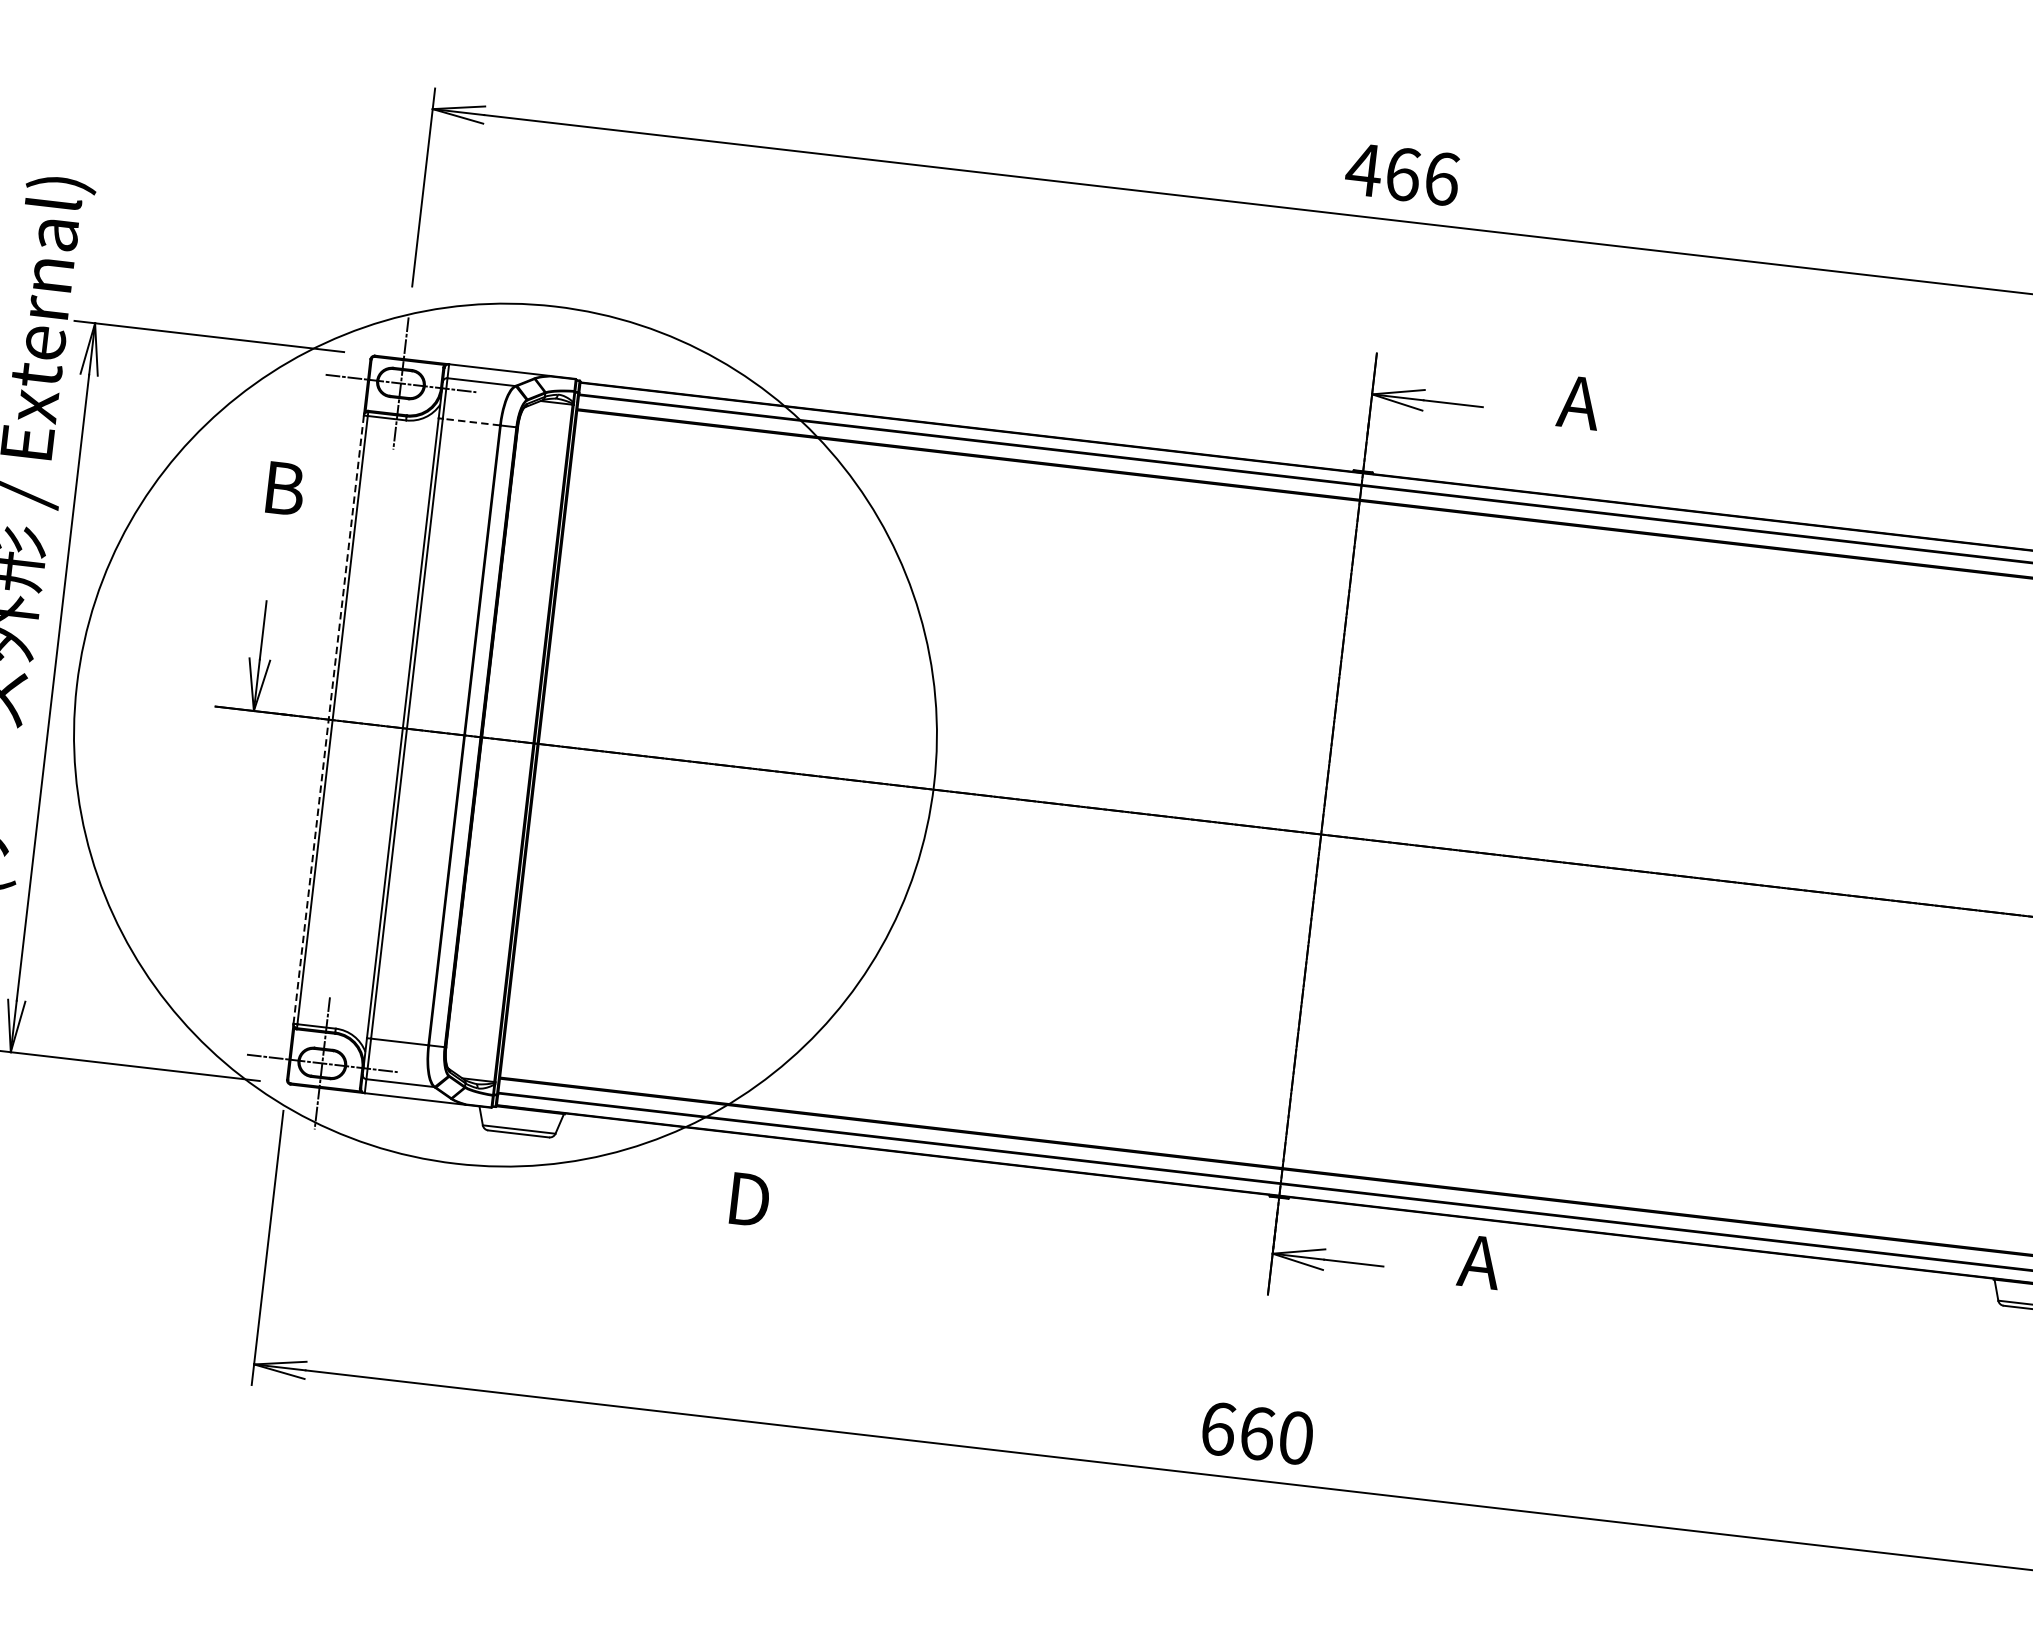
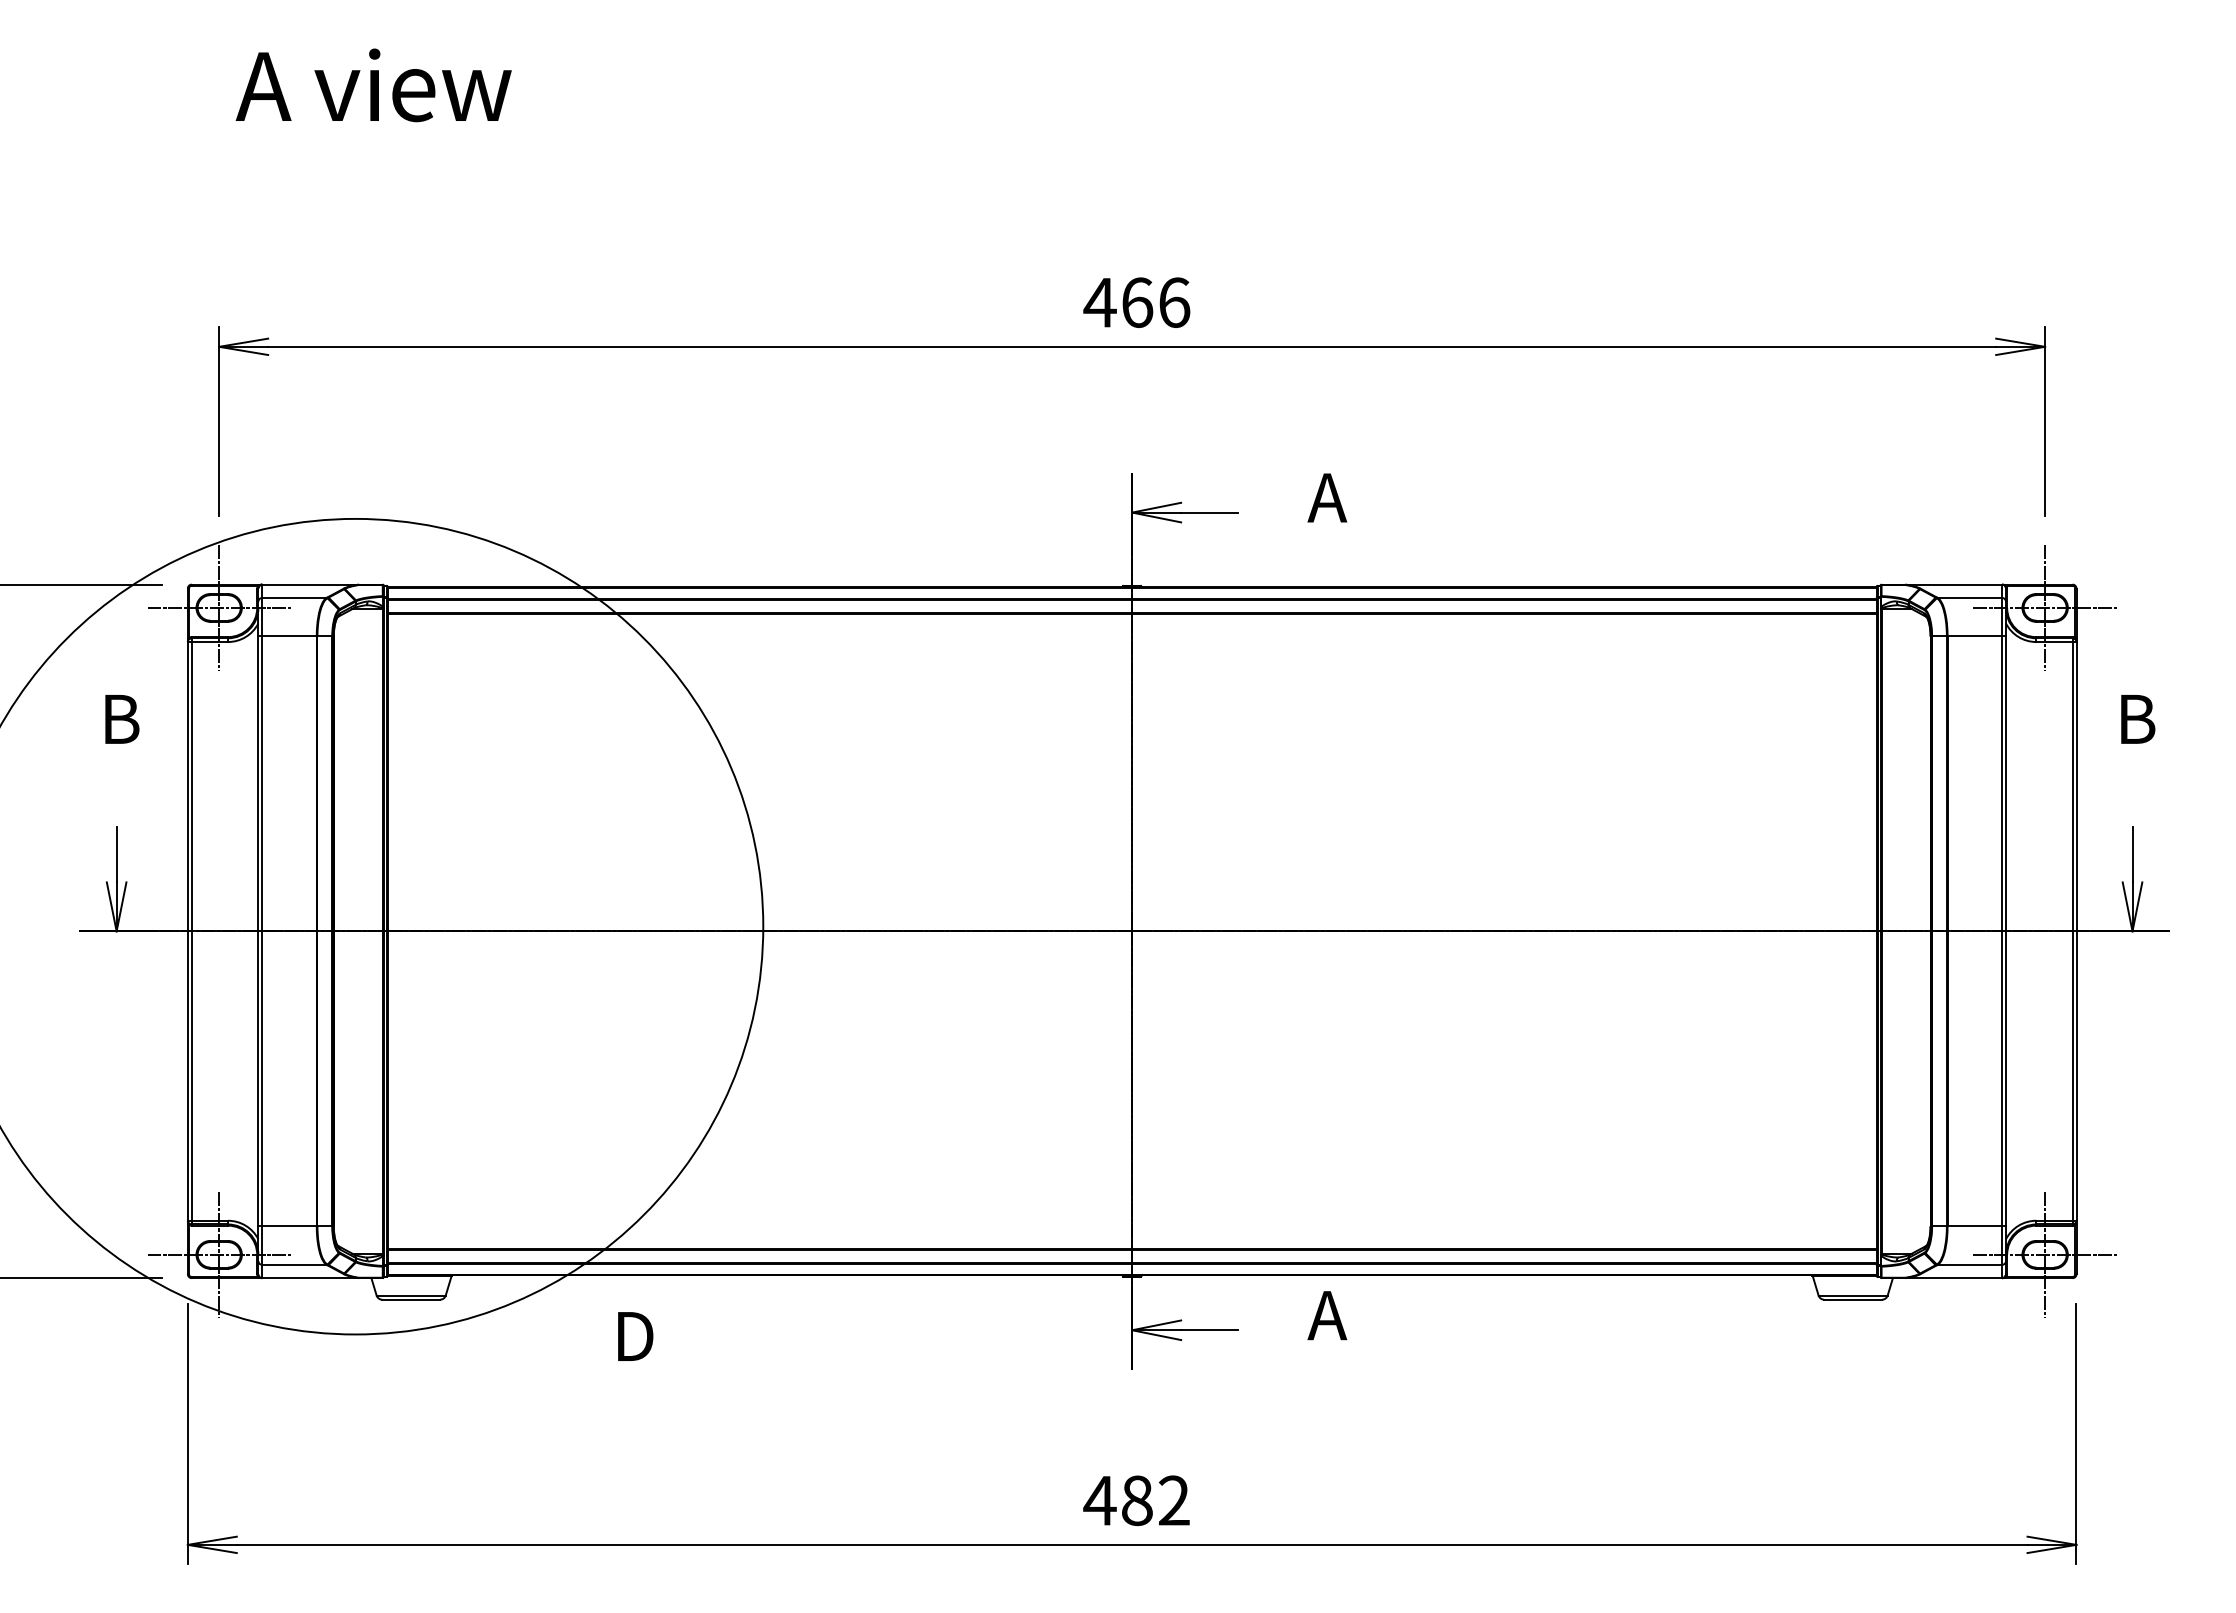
line: (471, 422) -> (289, 636), dashed -> solid
line: (328, 719) -> (187, 931), dashed -> solid
text: (1256, 1433) -> (1136, 1500), 660 -> 482

